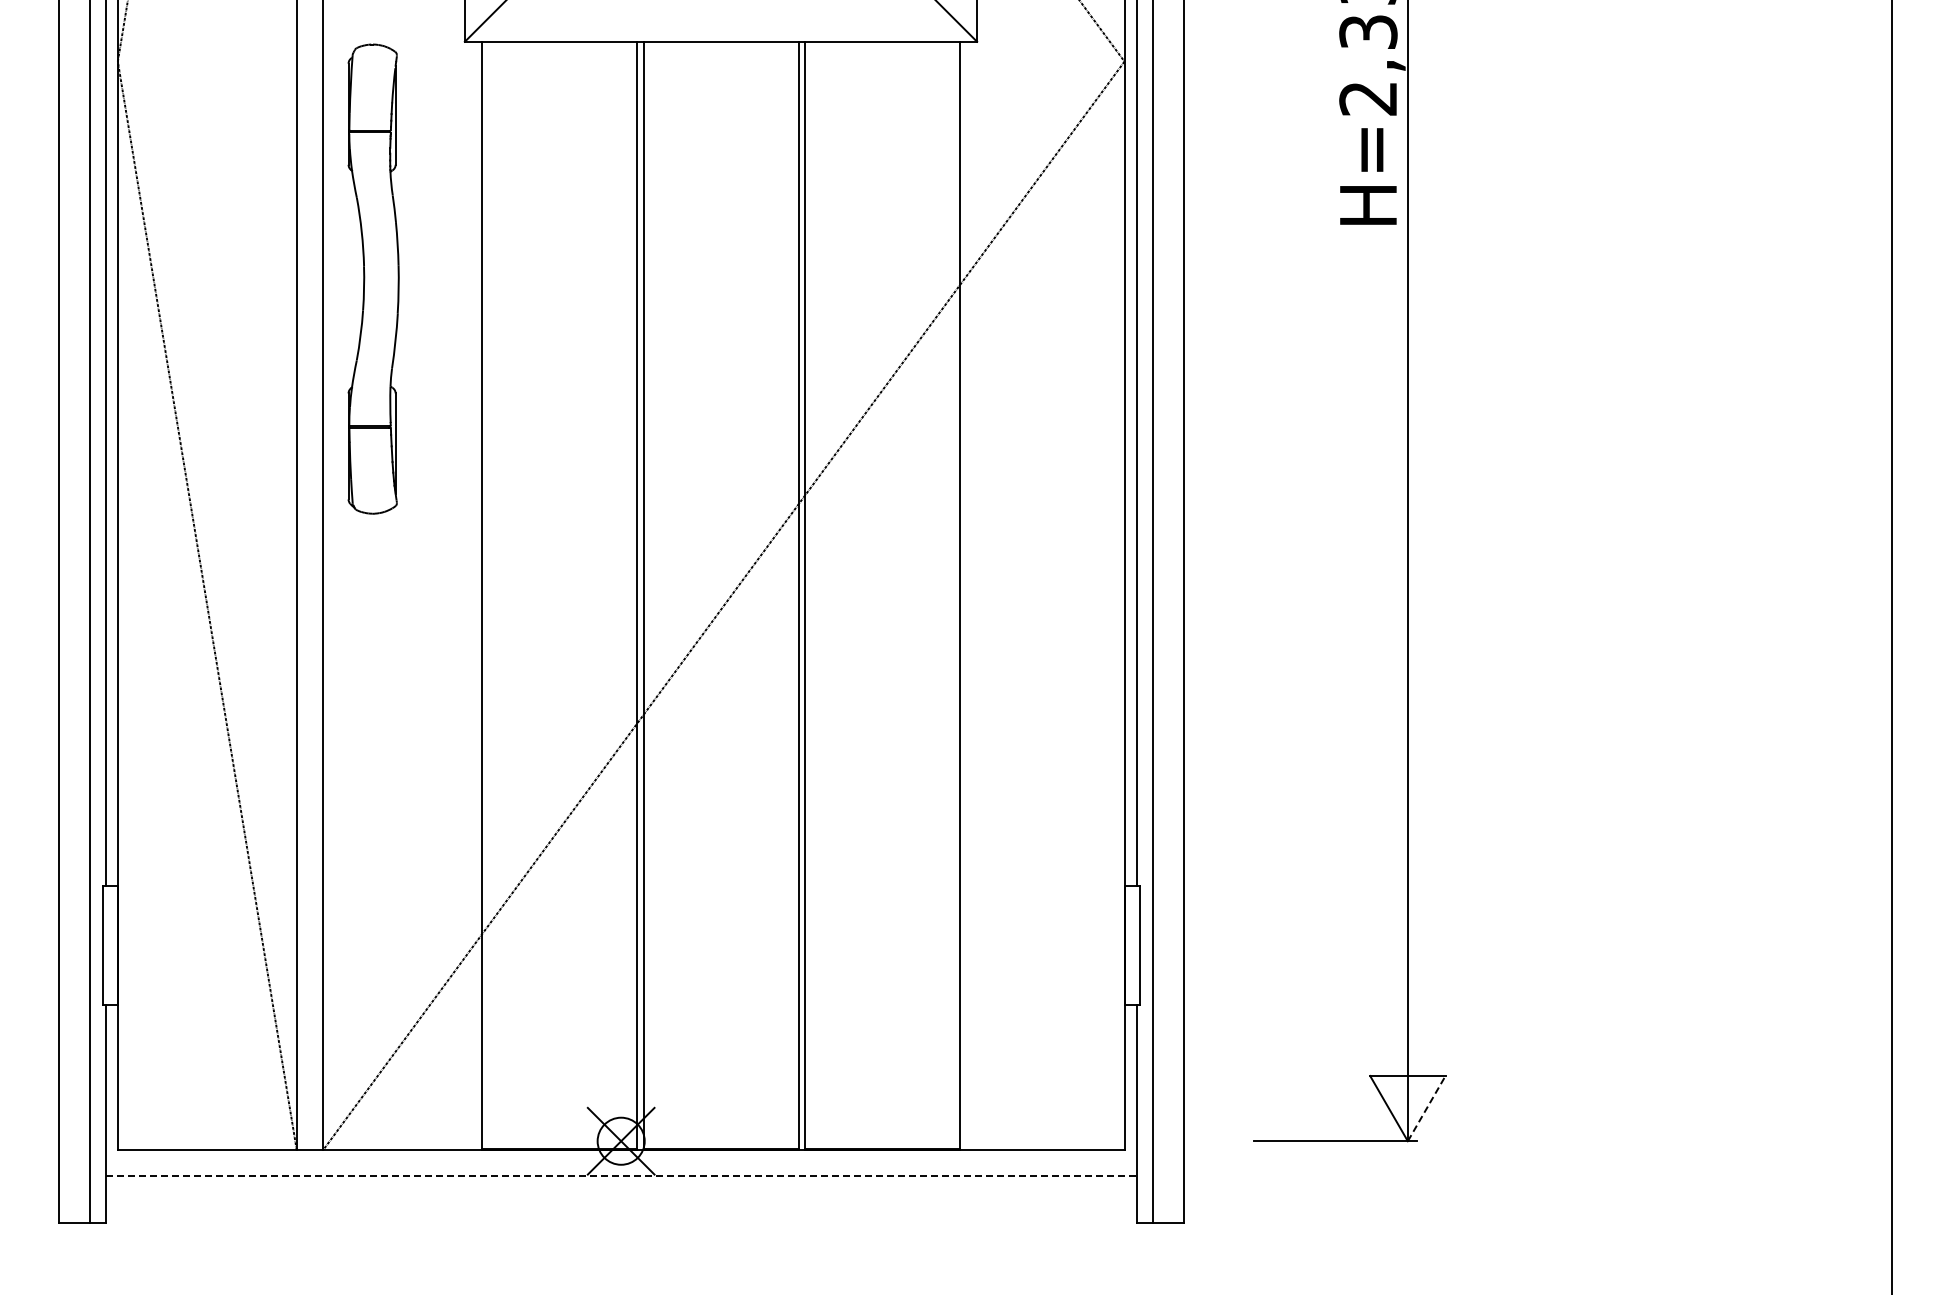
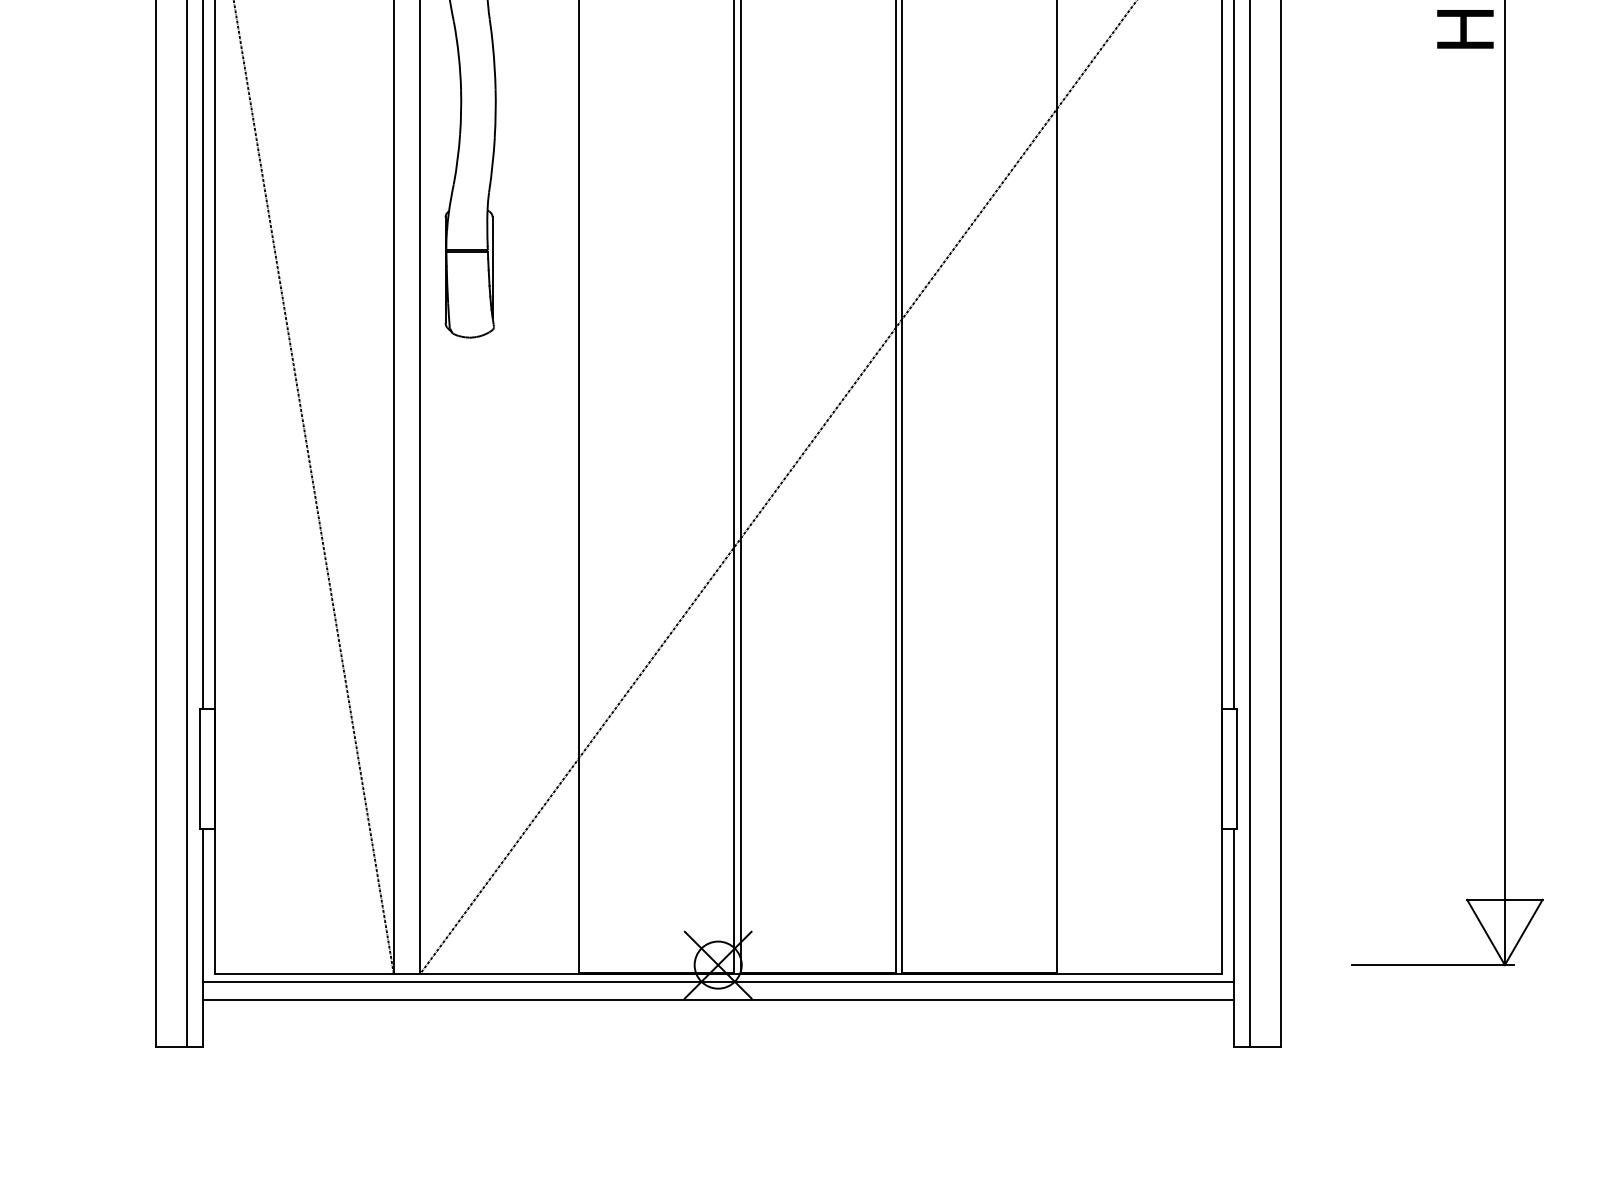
line: (1426, 1108) -> (1523, 932), dashed -> solid
line: (620, 1158) -> (717, 982), added
line: (621, 1176) -> (718, 1000), dashed -> solid

